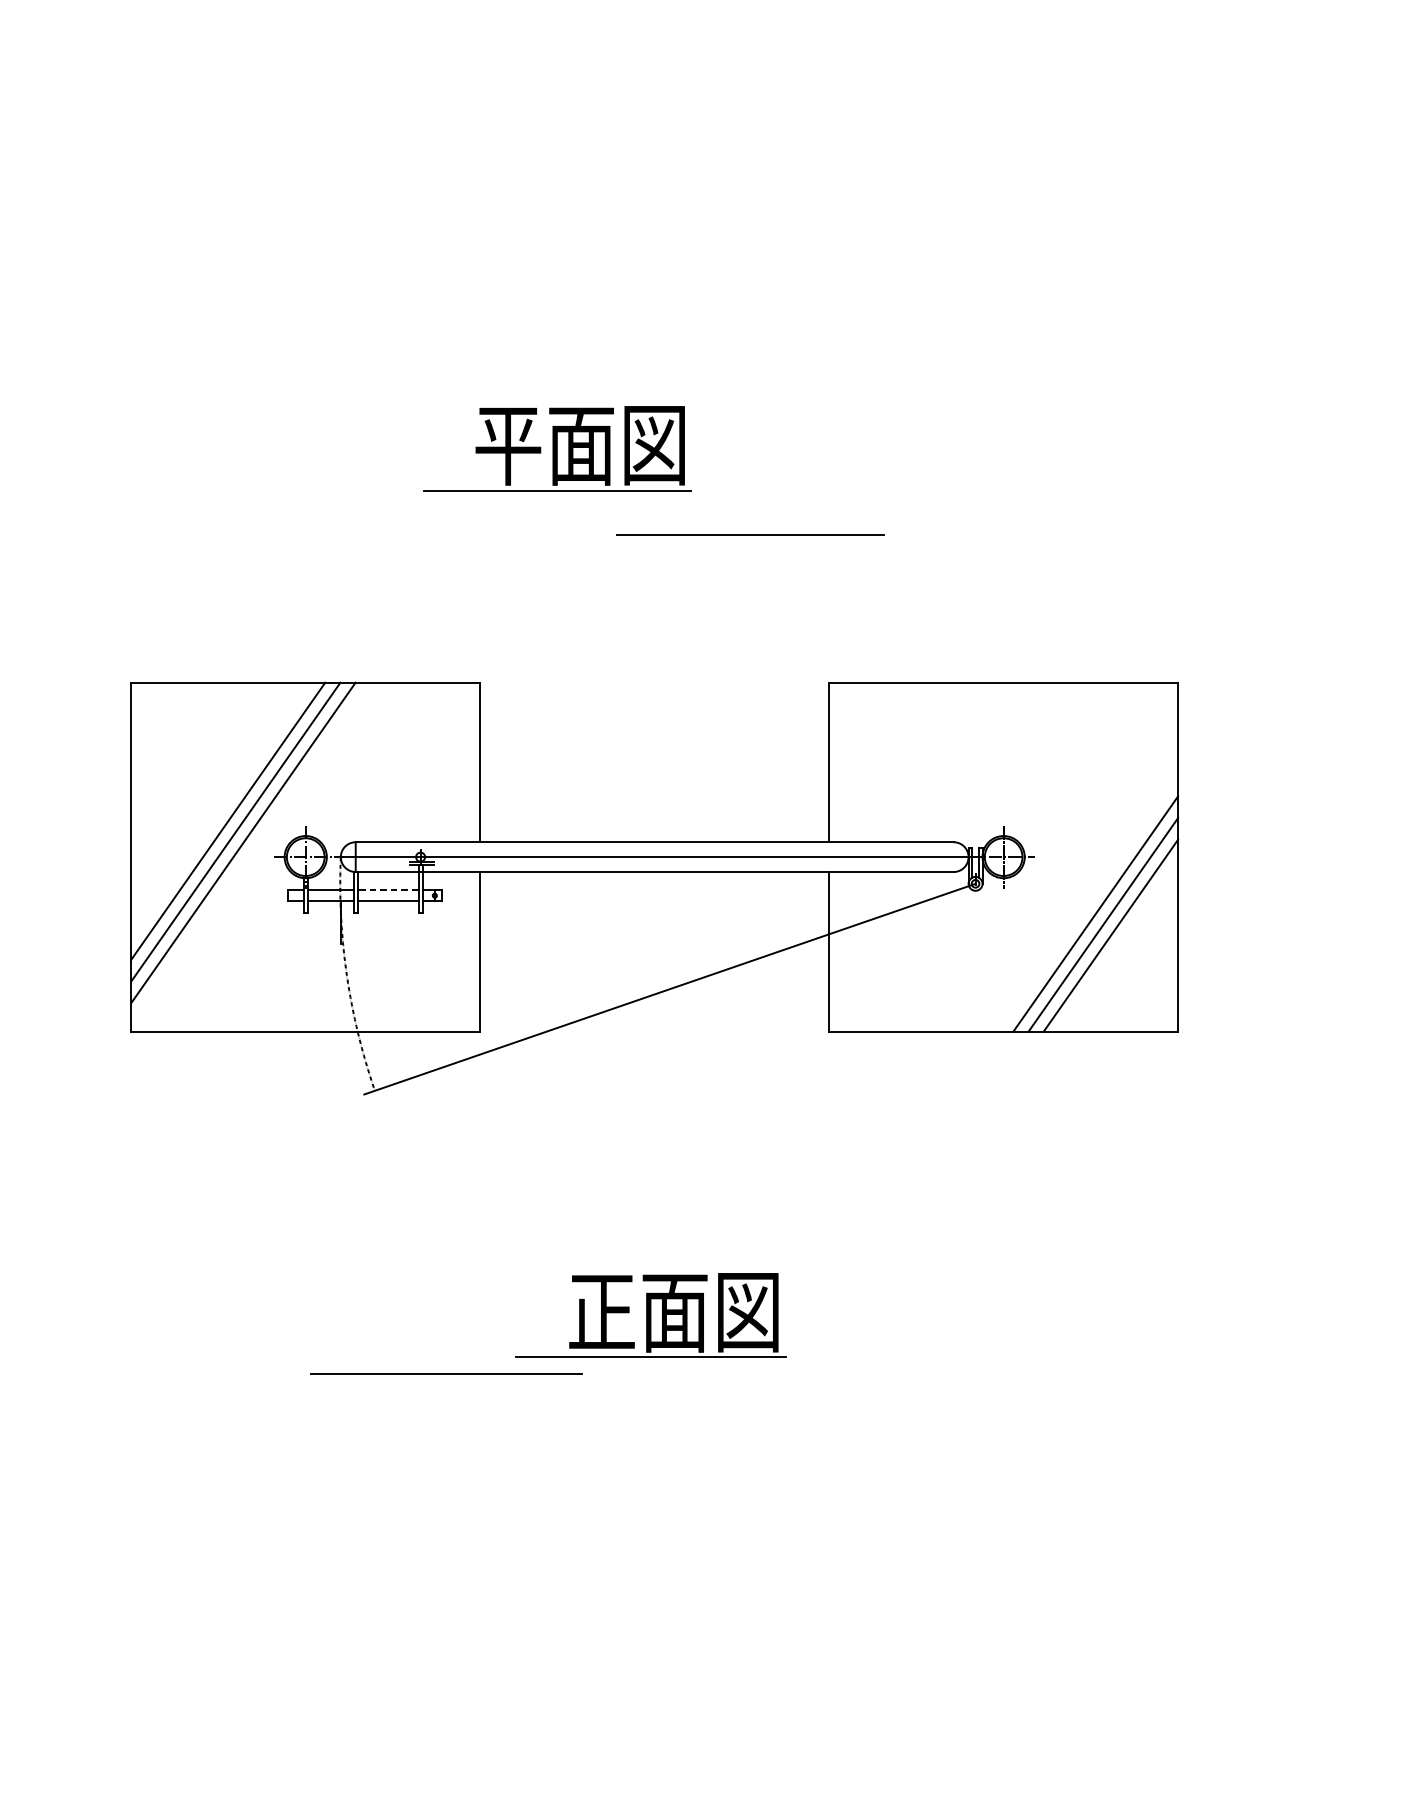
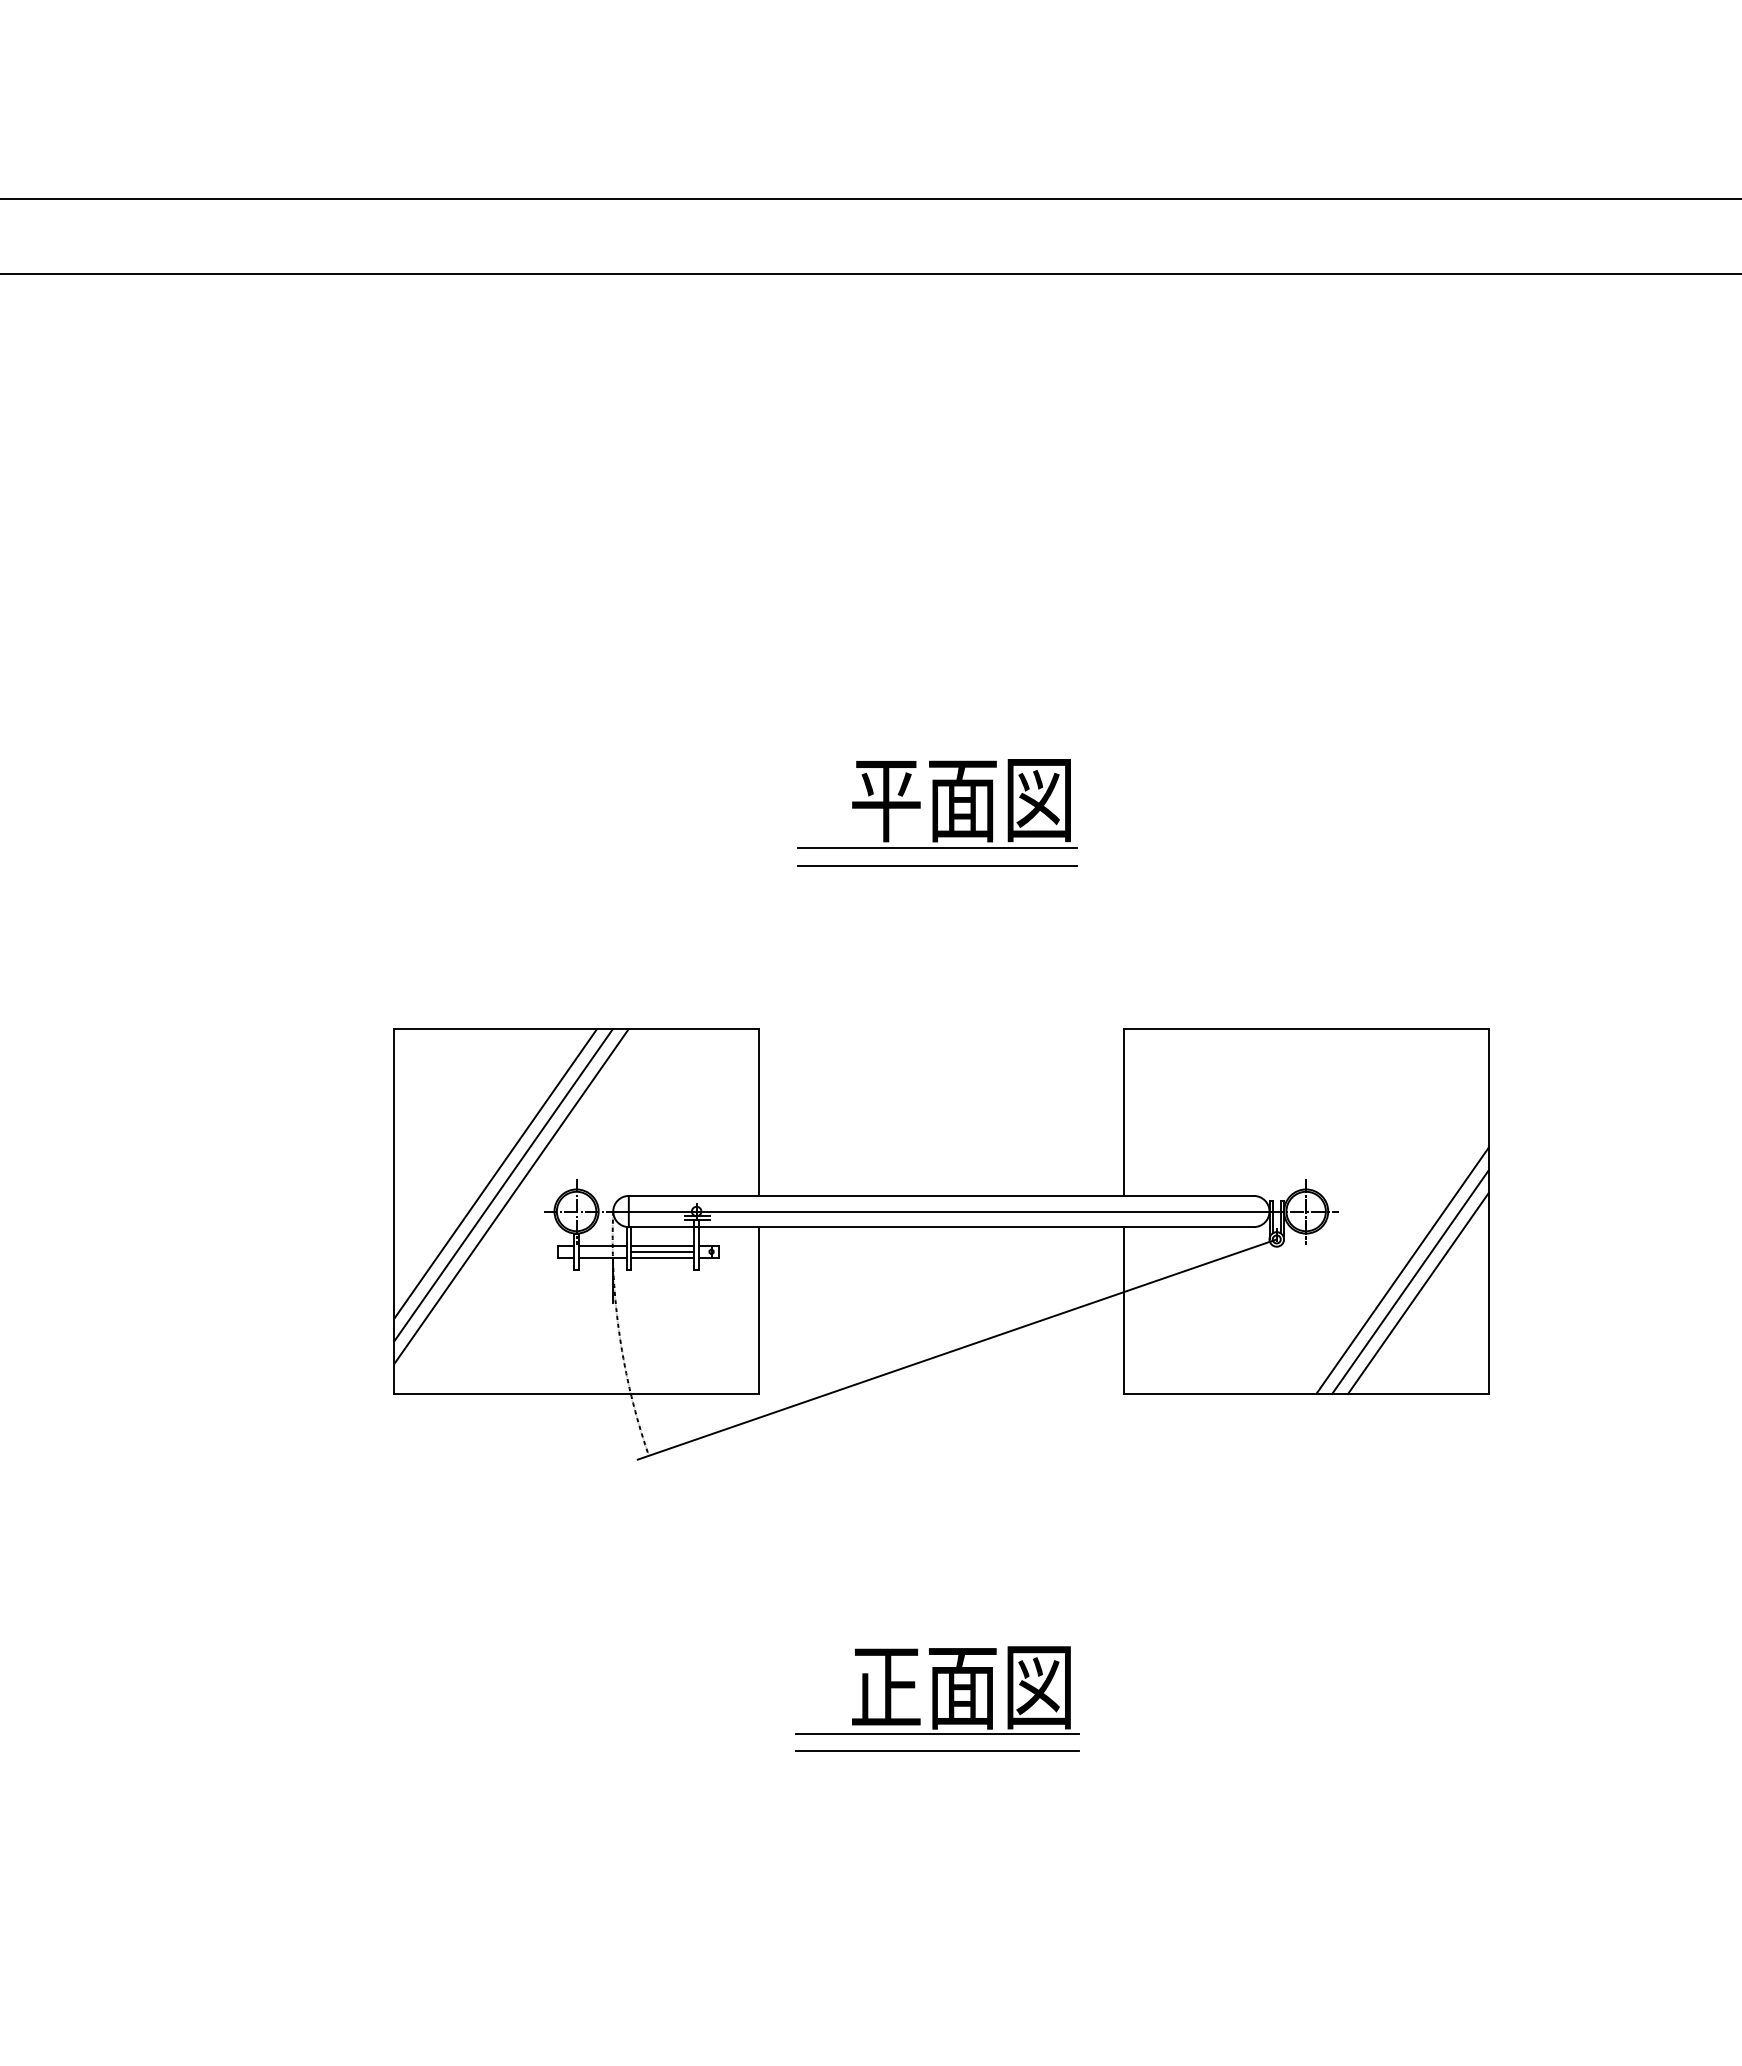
part: (557, 448) -> (937, 803), moved
line: (750, 534) -> (937, 865), moved
line: (387, 890) -> (662, 1246), dashed -> solid
line: (387, 895) -> (662, 1251), added
line: (446, 1372) -> (937, 1750), moved

